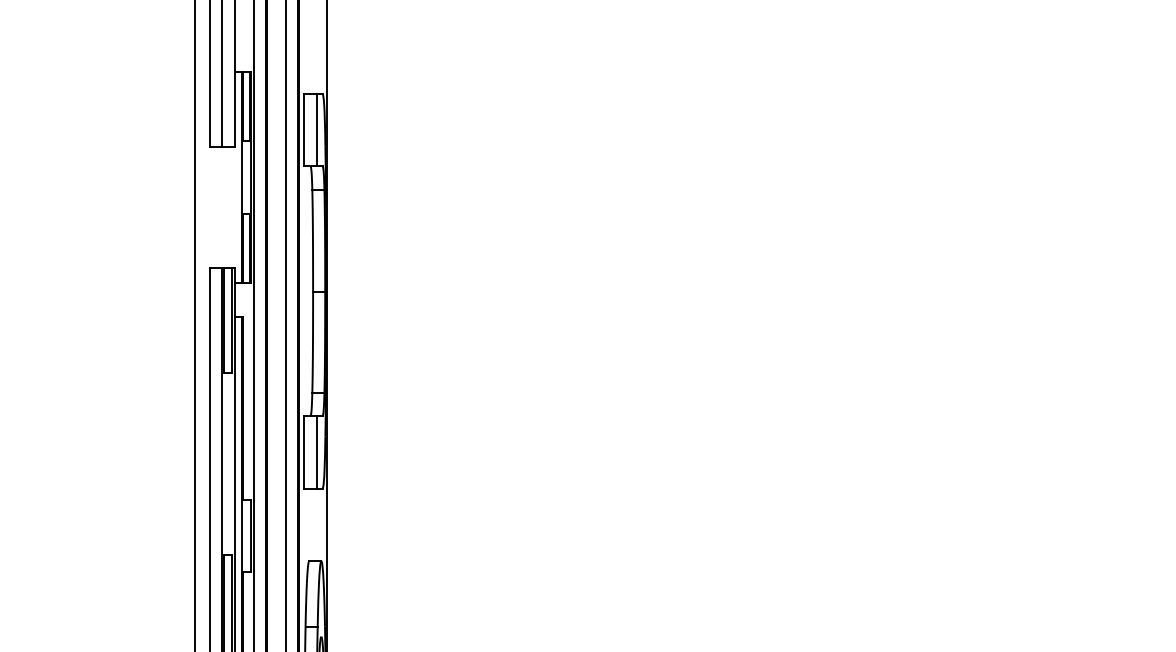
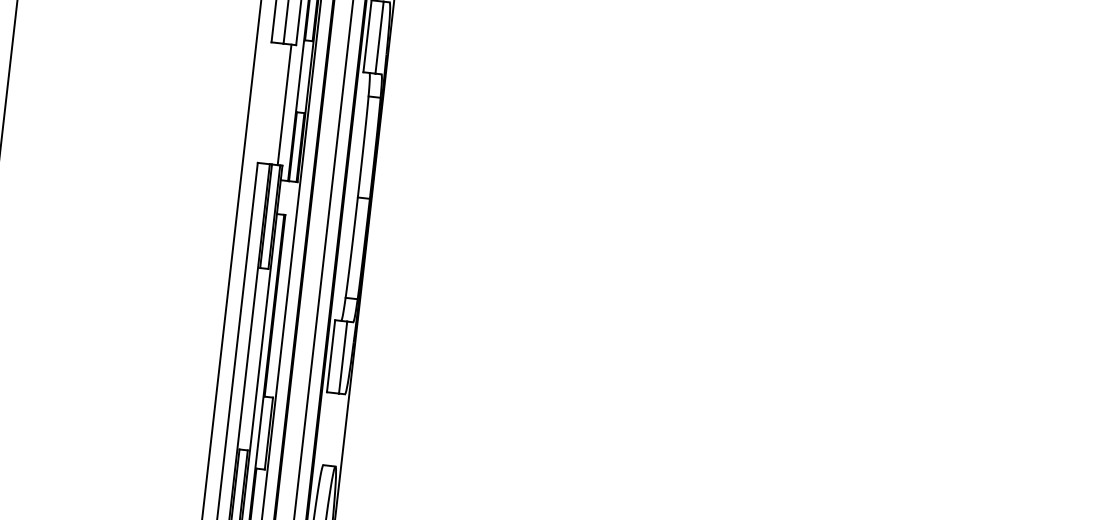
line: (229, 207) -> (284, 104), added

